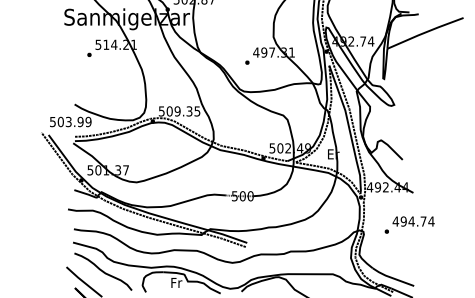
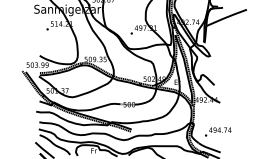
text: (410, 224) -> (218, 131), moved

